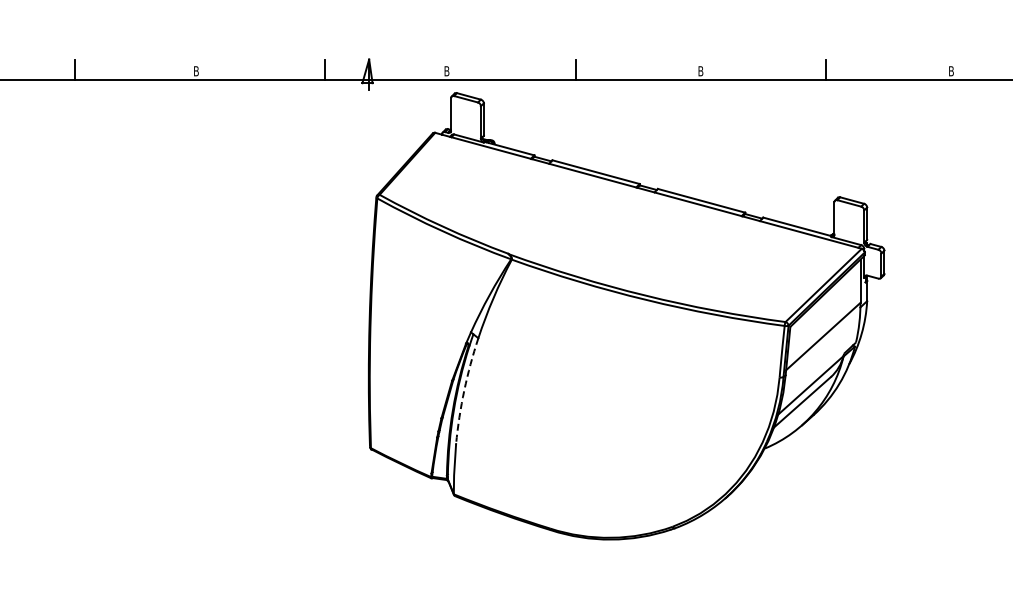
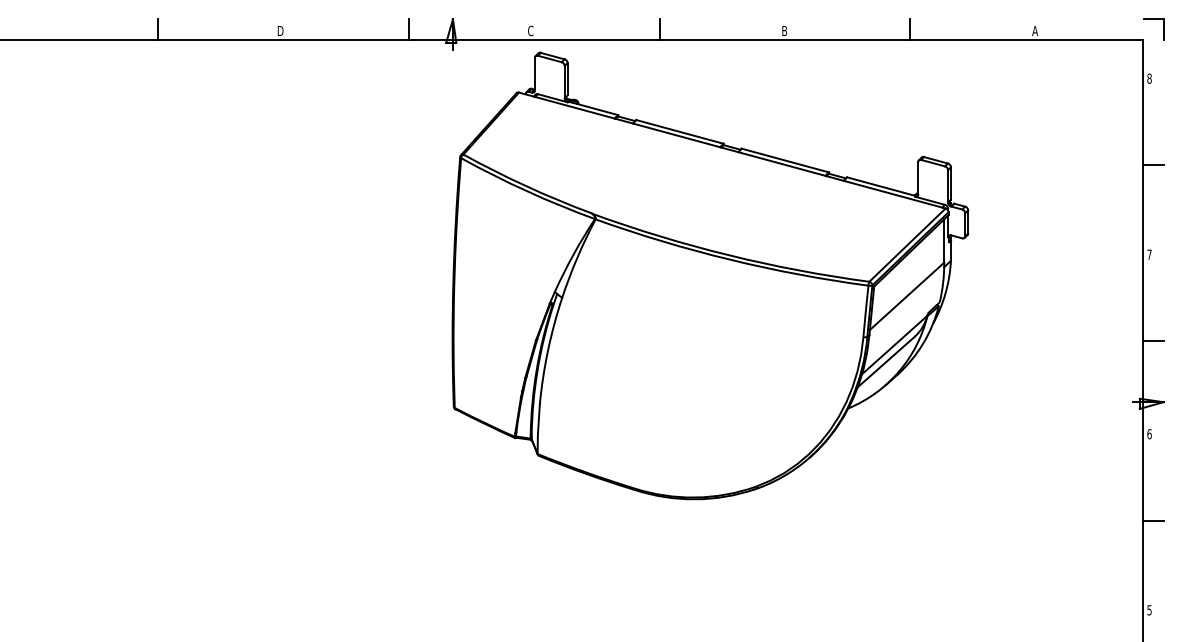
text: (196, 70) -> (280, 30), B -> D
text: (446, 70) -> (530, 30), B -> C
text: (951, 70) -> (1035, 30), B -> A
arc: (464, 390) -> (548, 350), dashed -> solid

